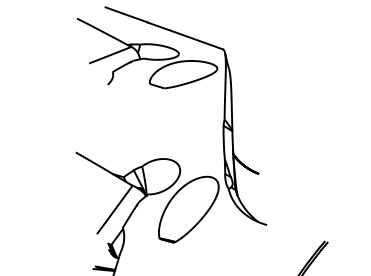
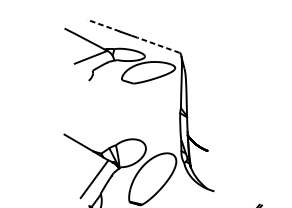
line: (125, 14) -> (102, 25), solid -> dashed
line: (195, 39) -> (157, 45), solid -> dashed

